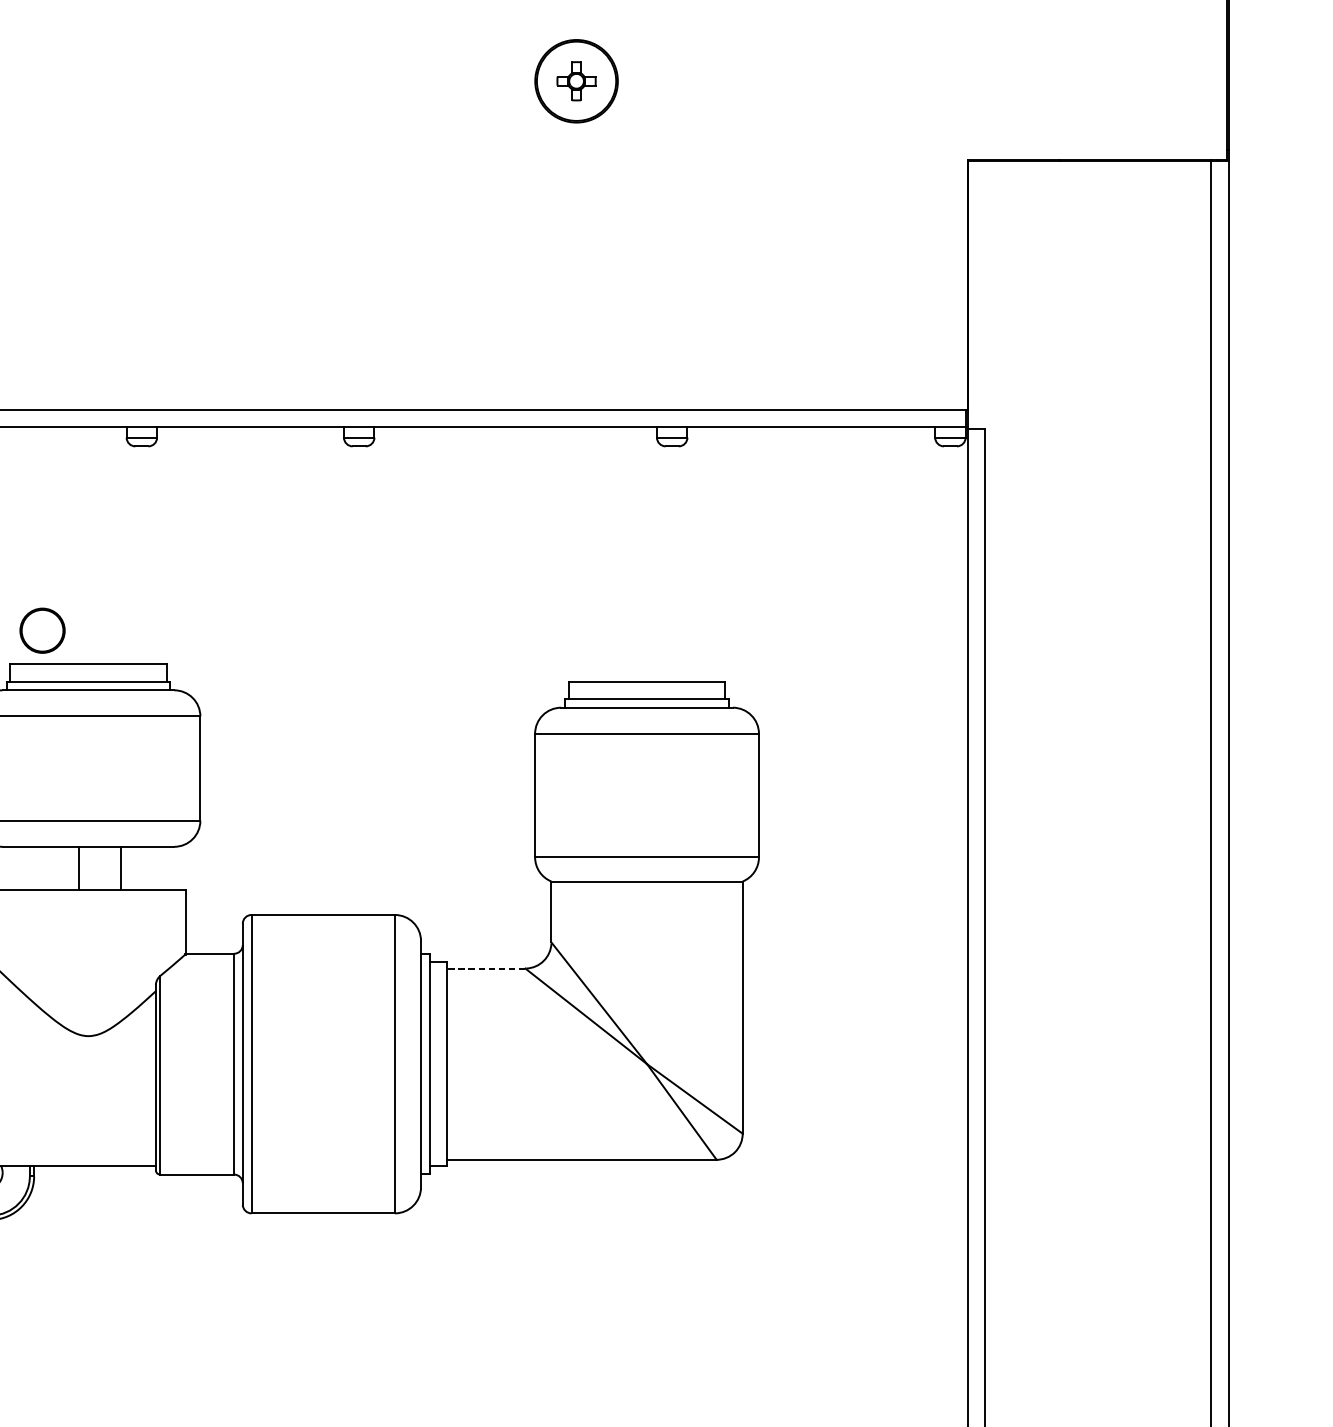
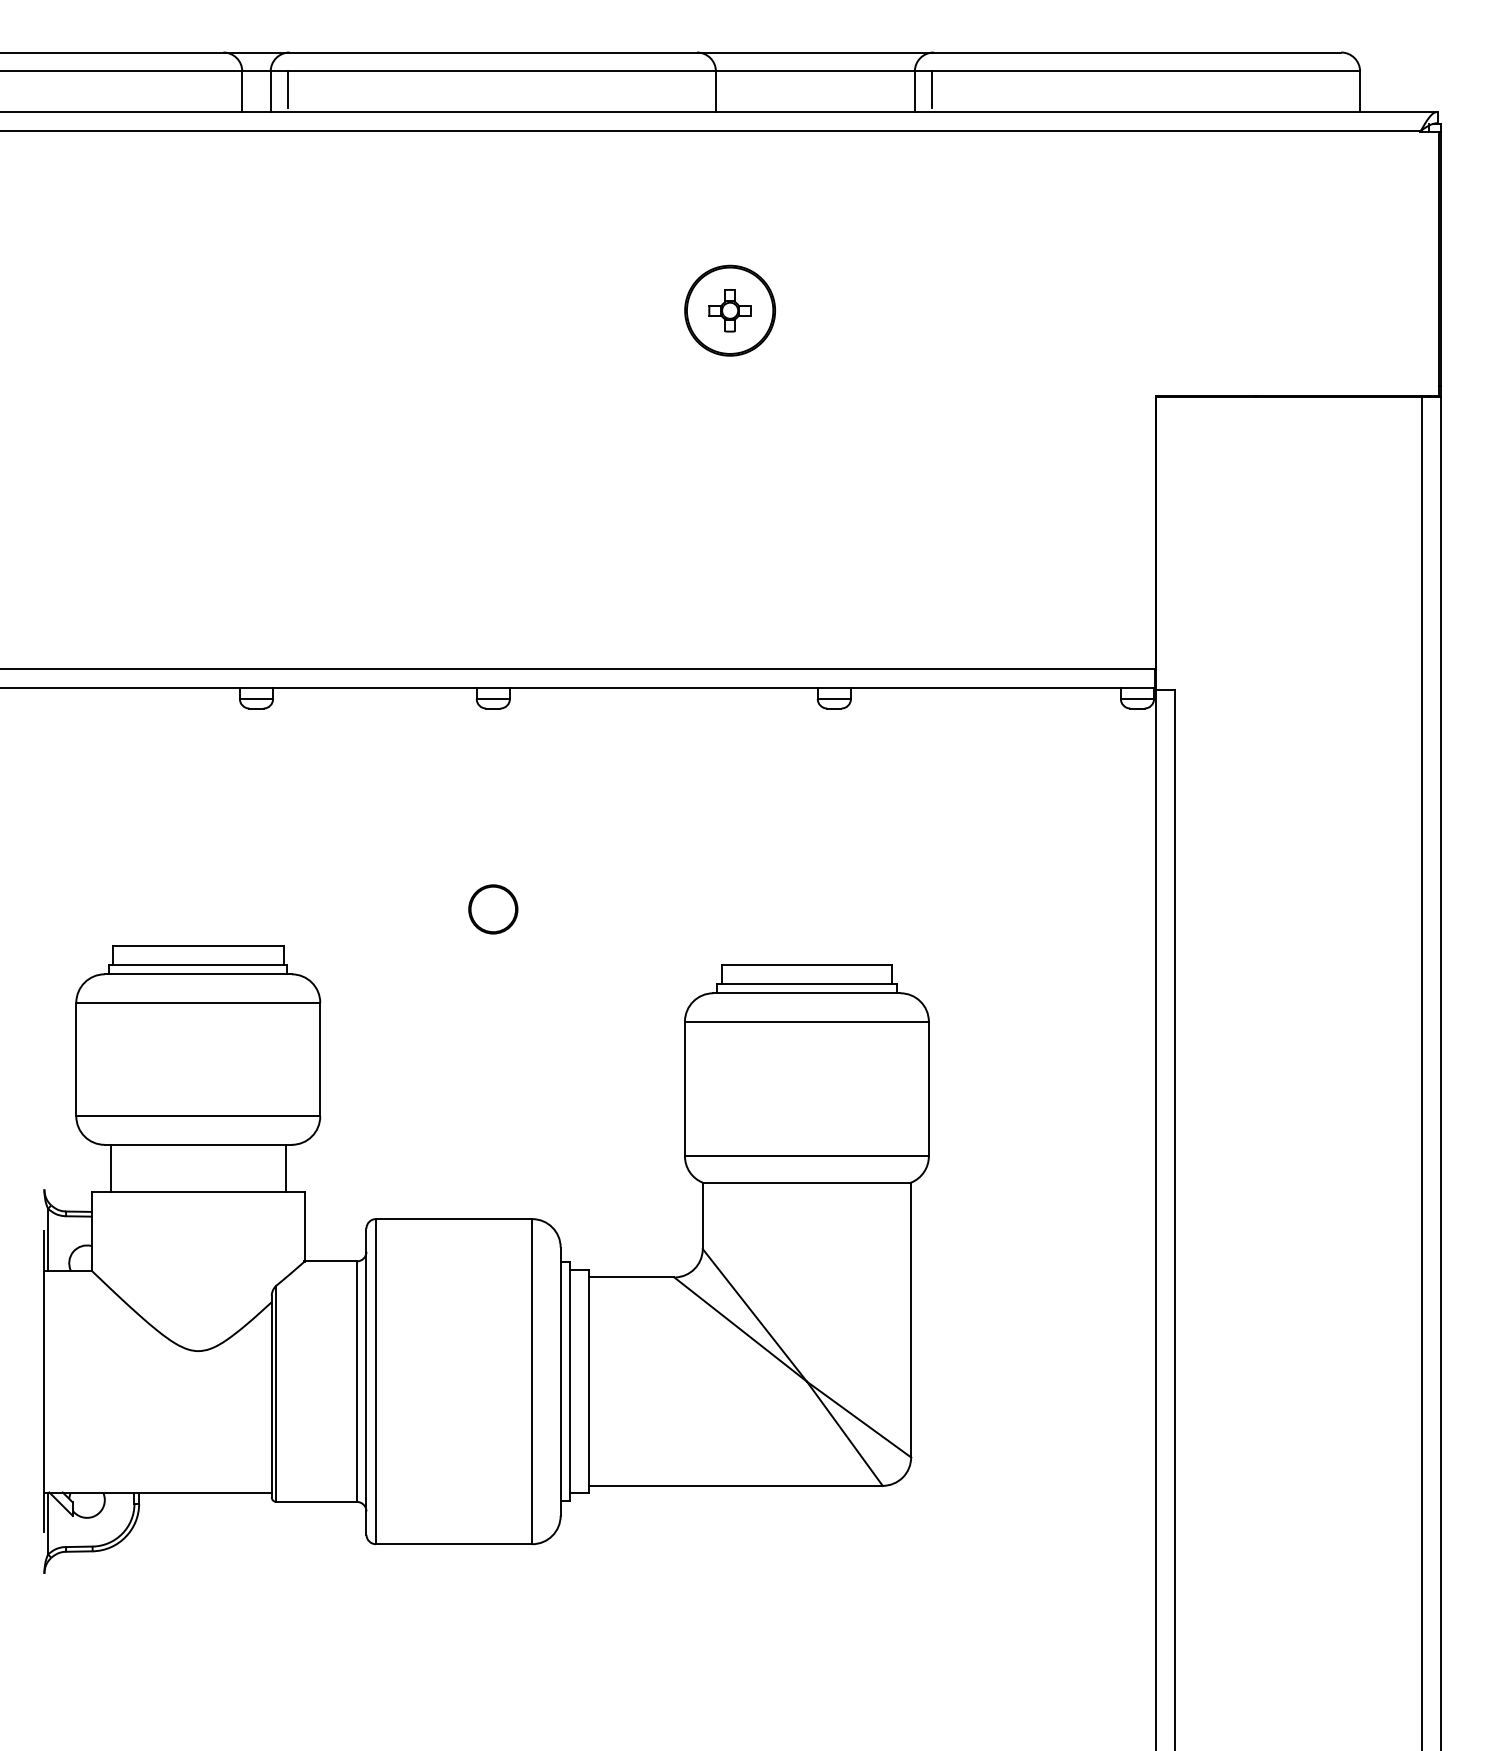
circle: (42, 630) -> (493, 909), moved
line: (78, 868) -> (110, 1168), moved
line: (120, 868) -> (285, 1168), moved
line: (486, 968) -> (631, 1277), dashed -> solid

